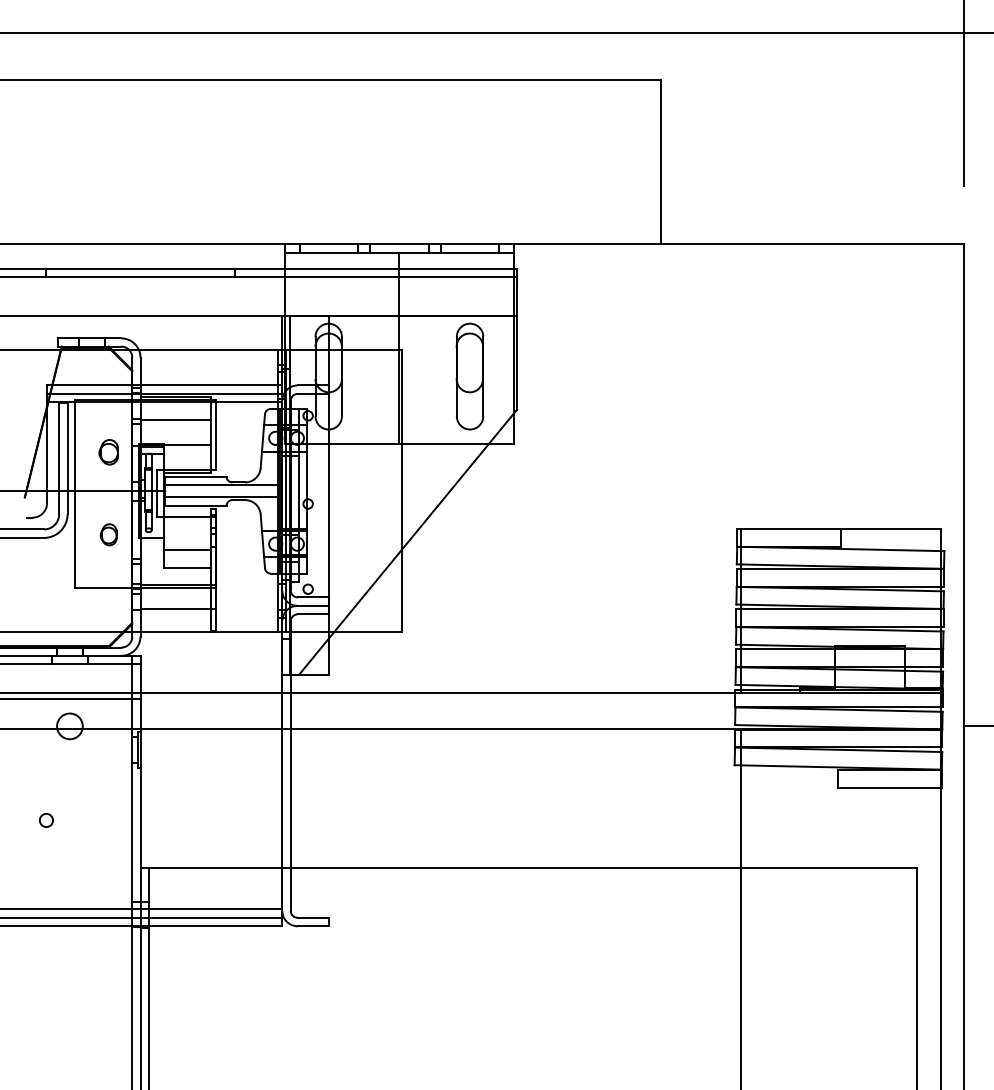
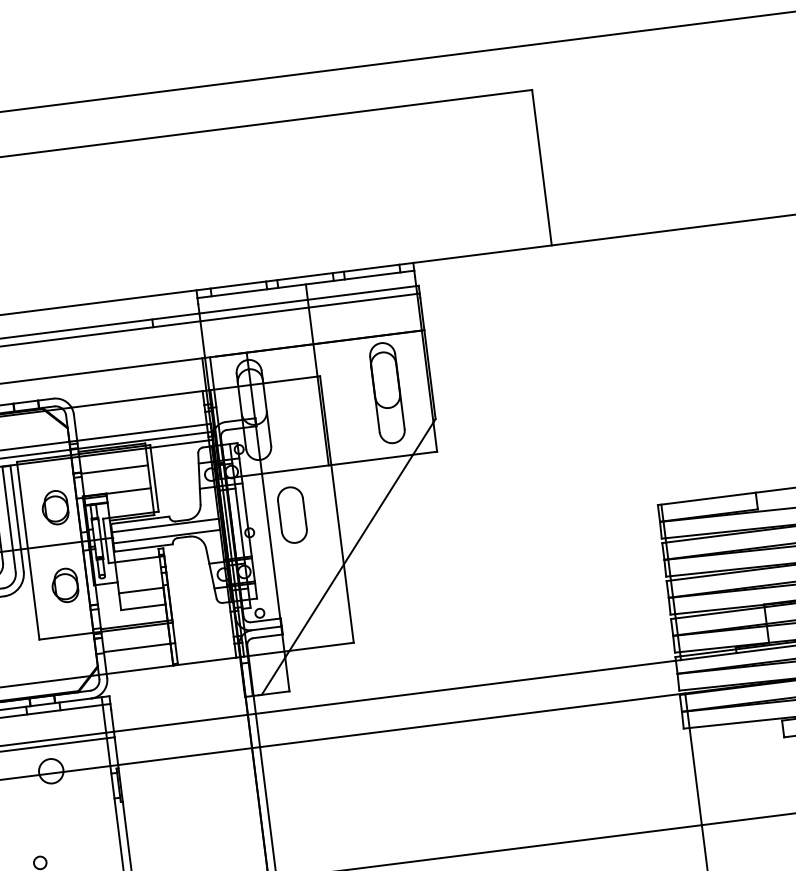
part: (108, 451) -> (54, 507), size x1.43
part: (355, 491) -> (292, 515), added
part: (108, 534) -> (64, 585), size x1.67

